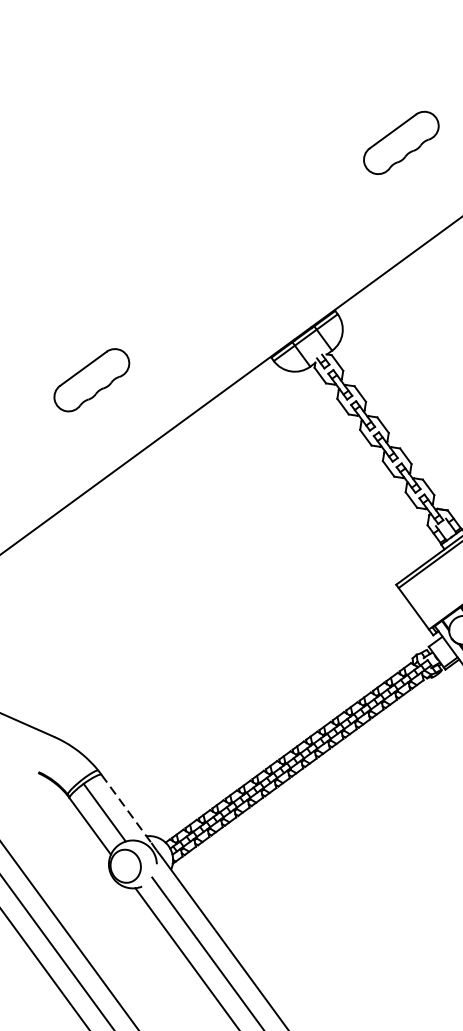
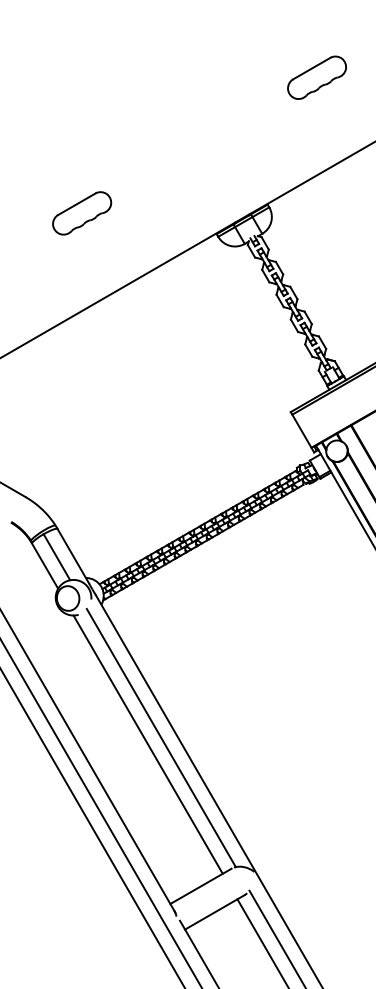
part: (400, 142) -> (316, 77), moved
part: (92, 380) -> (82, 213), moved
line: (126, 809) -> (73, 556), dashed -> solid

